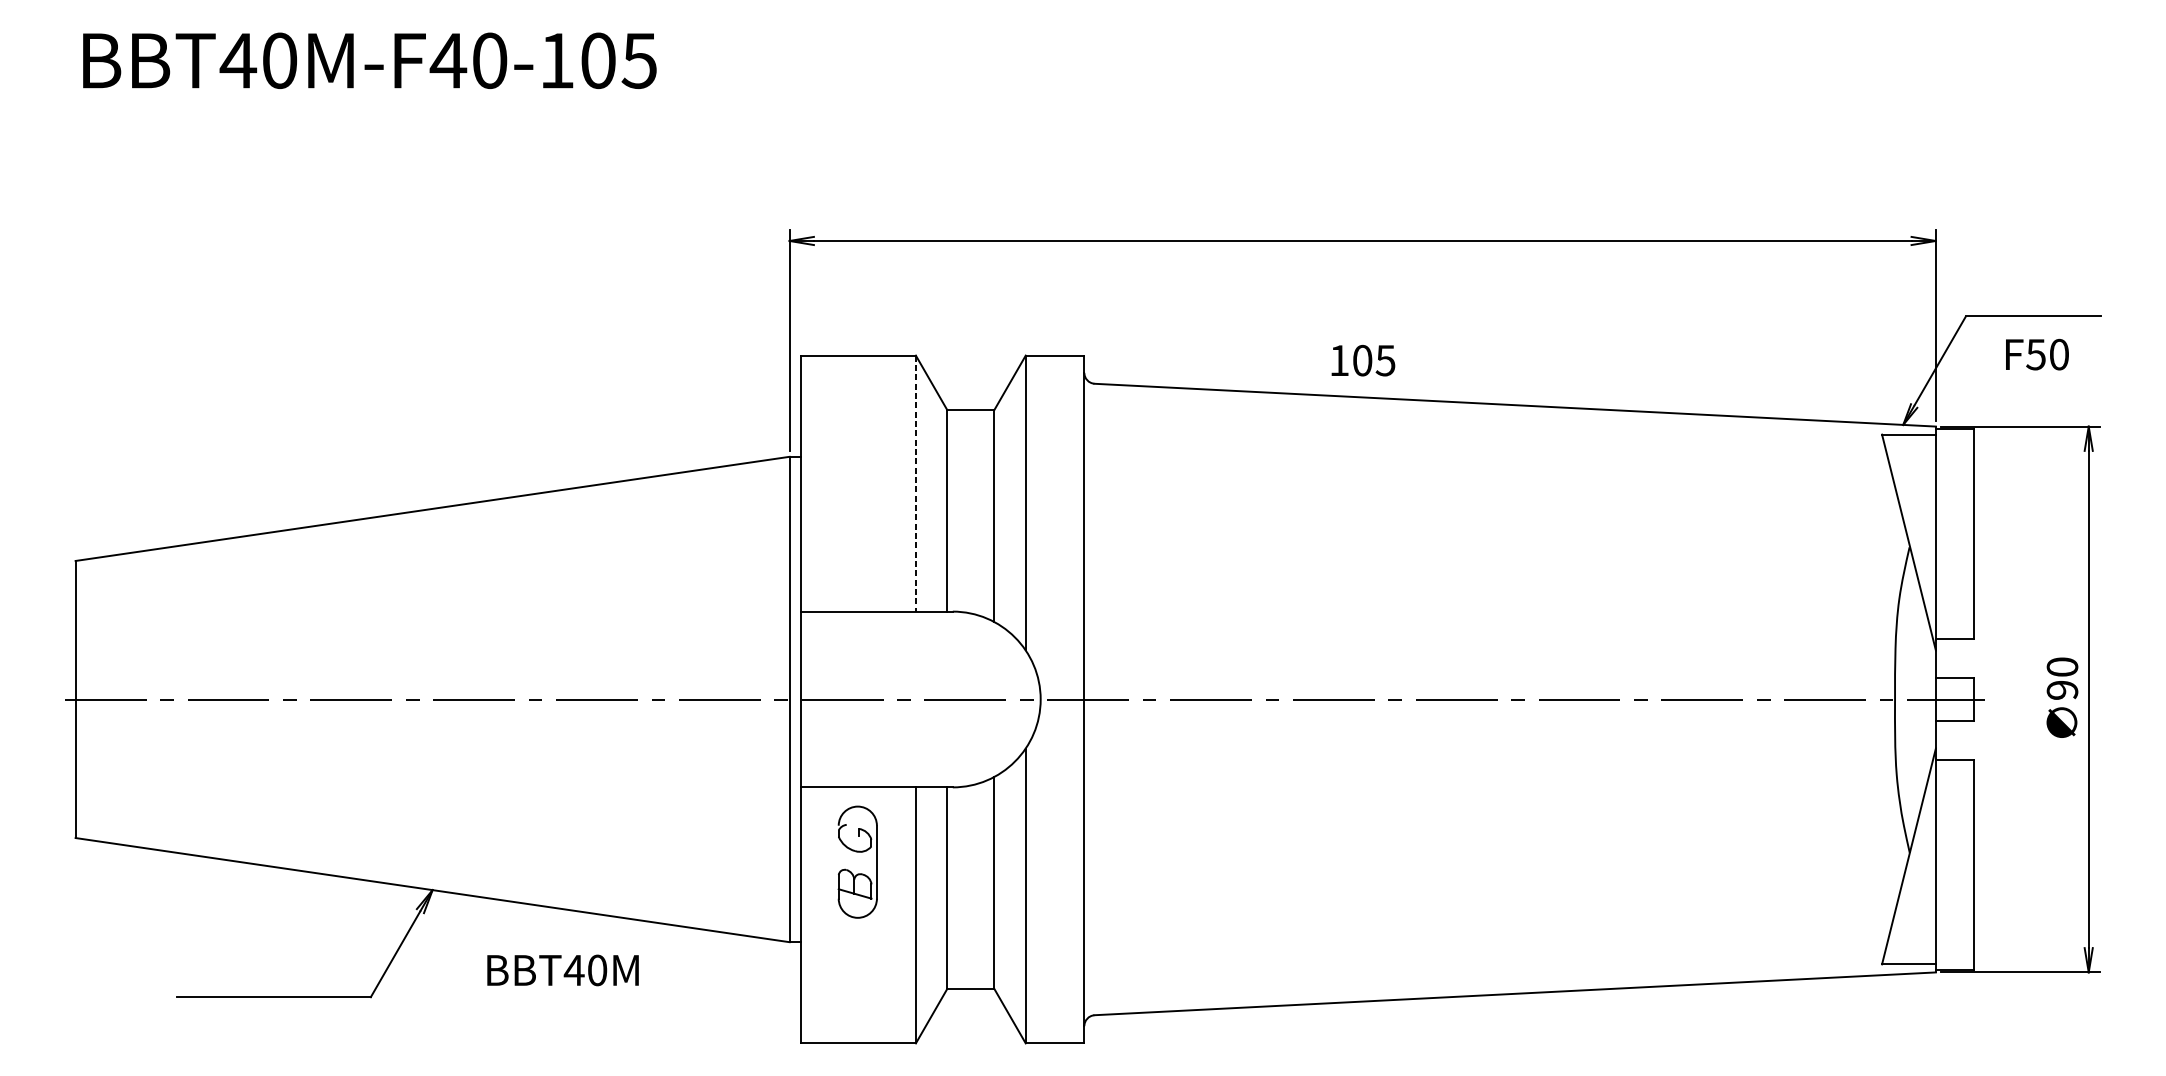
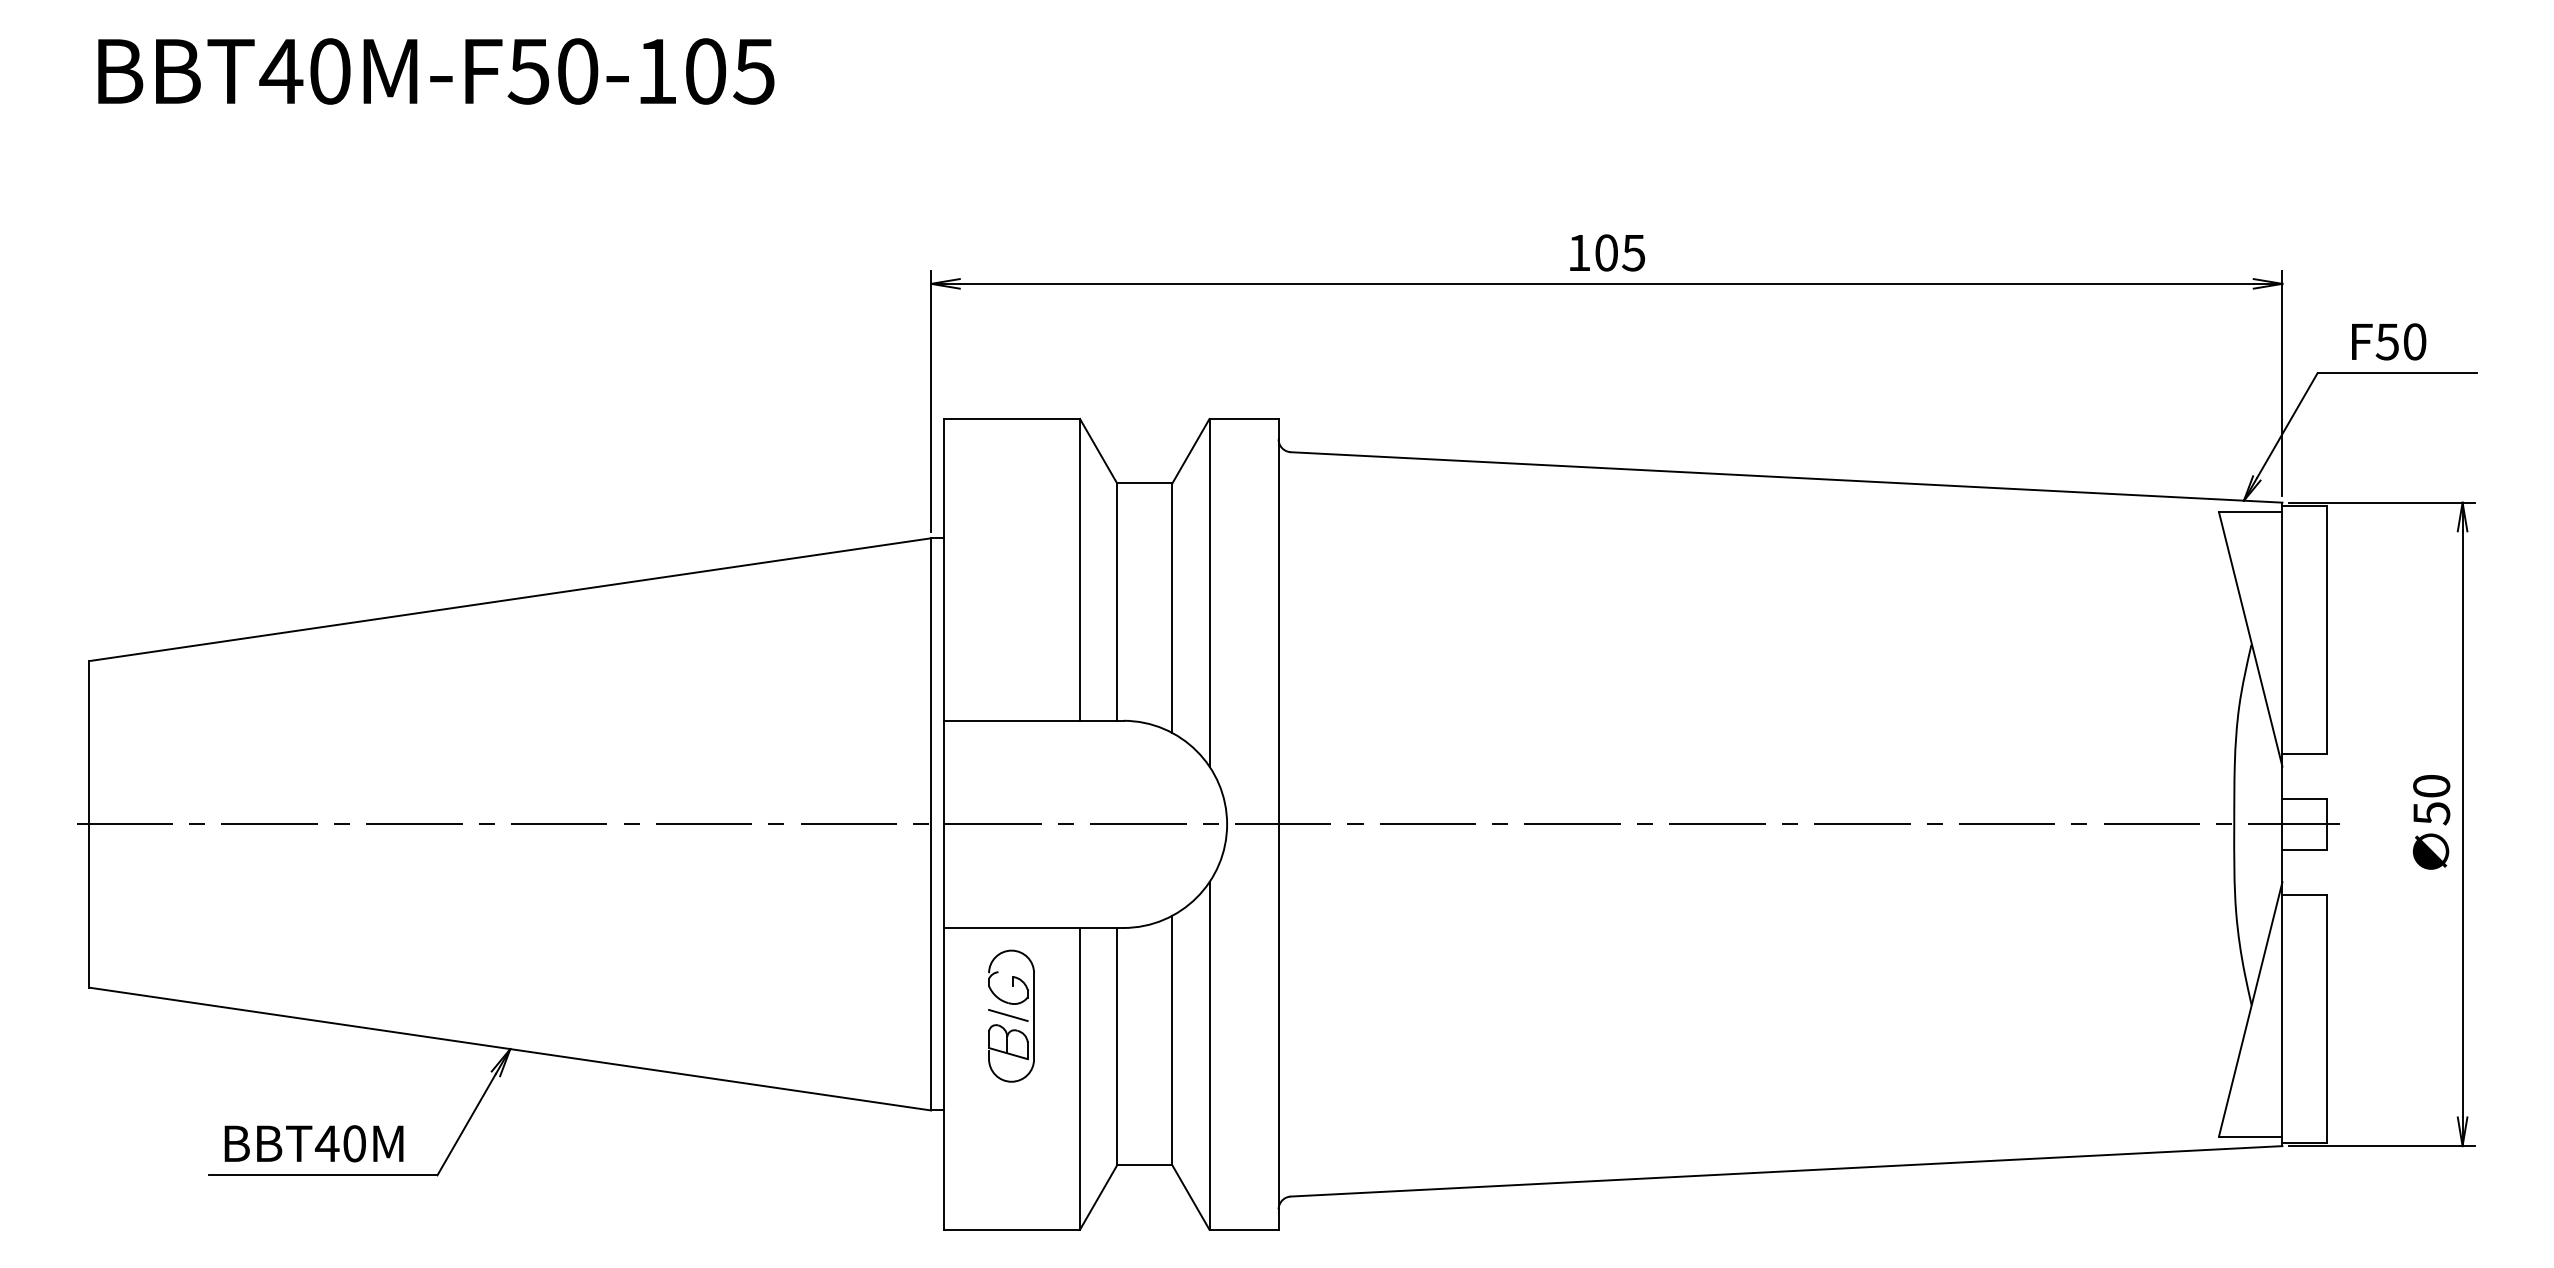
text: (448, 60) -> (528, 71), BBT40M-F40-105 -> BBT40M-F50-105
text: (2037, 354) -> (2389, 341), moved
text: (1363, 360) -> (1607, 252), moved
line: (916, 483) -> (1080, 569), dashed -> solid
text: (2062, 690) -> (2431, 813), 90 -> 50
line: (855, 861) -> (1008, 1015), added
text: (562, 970) -> (313, 1143), moved

